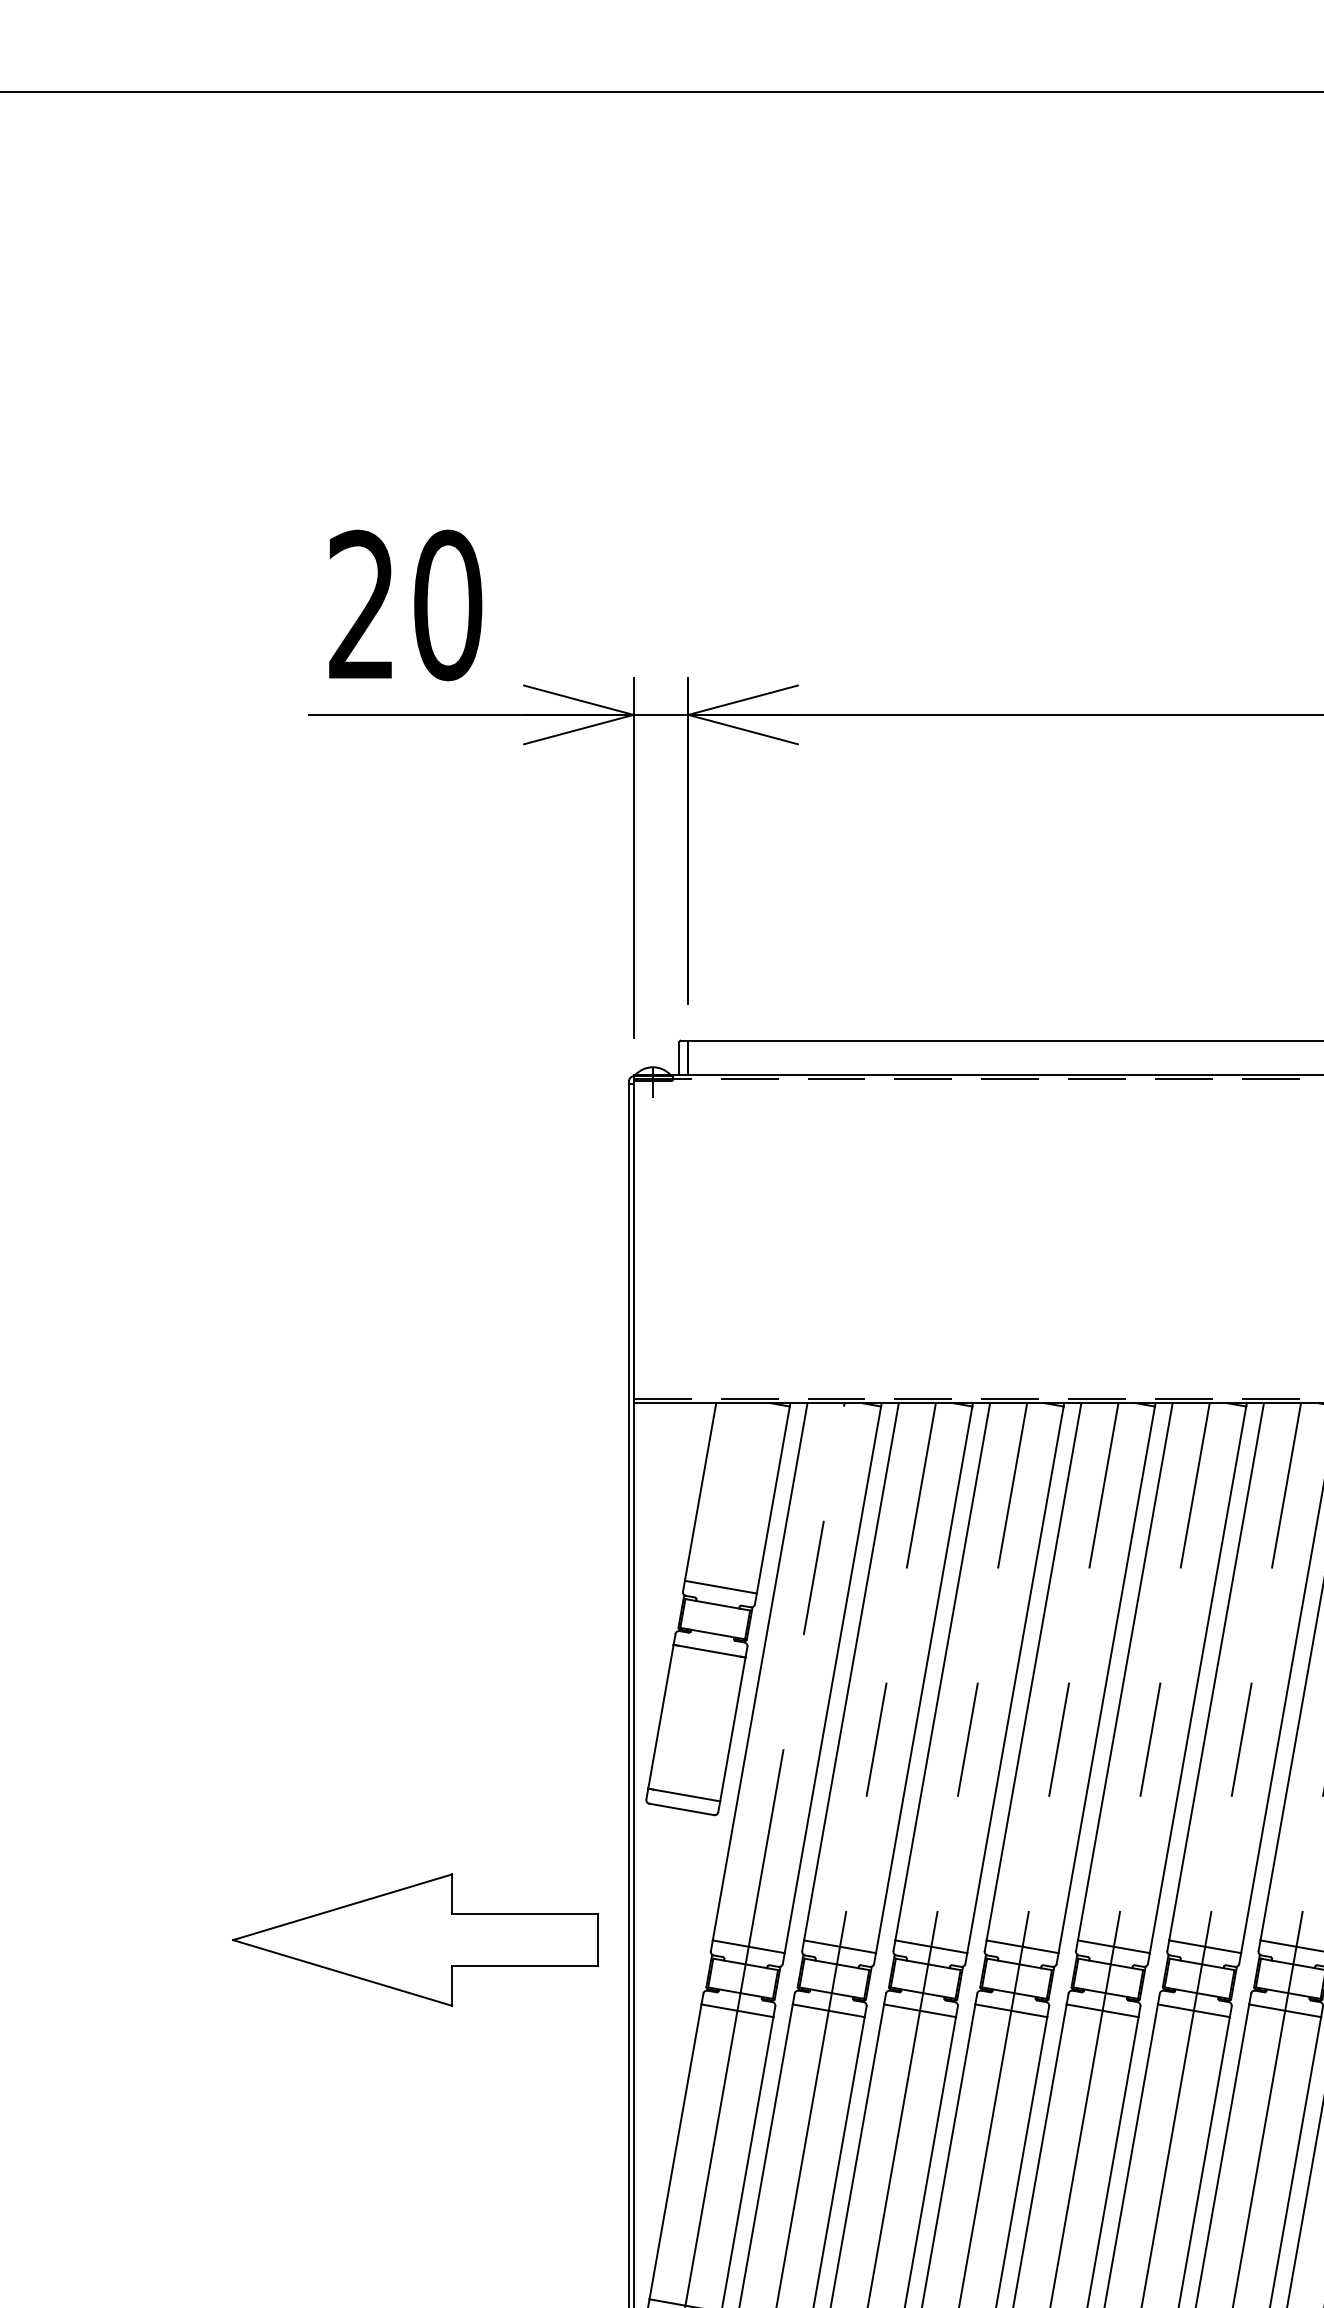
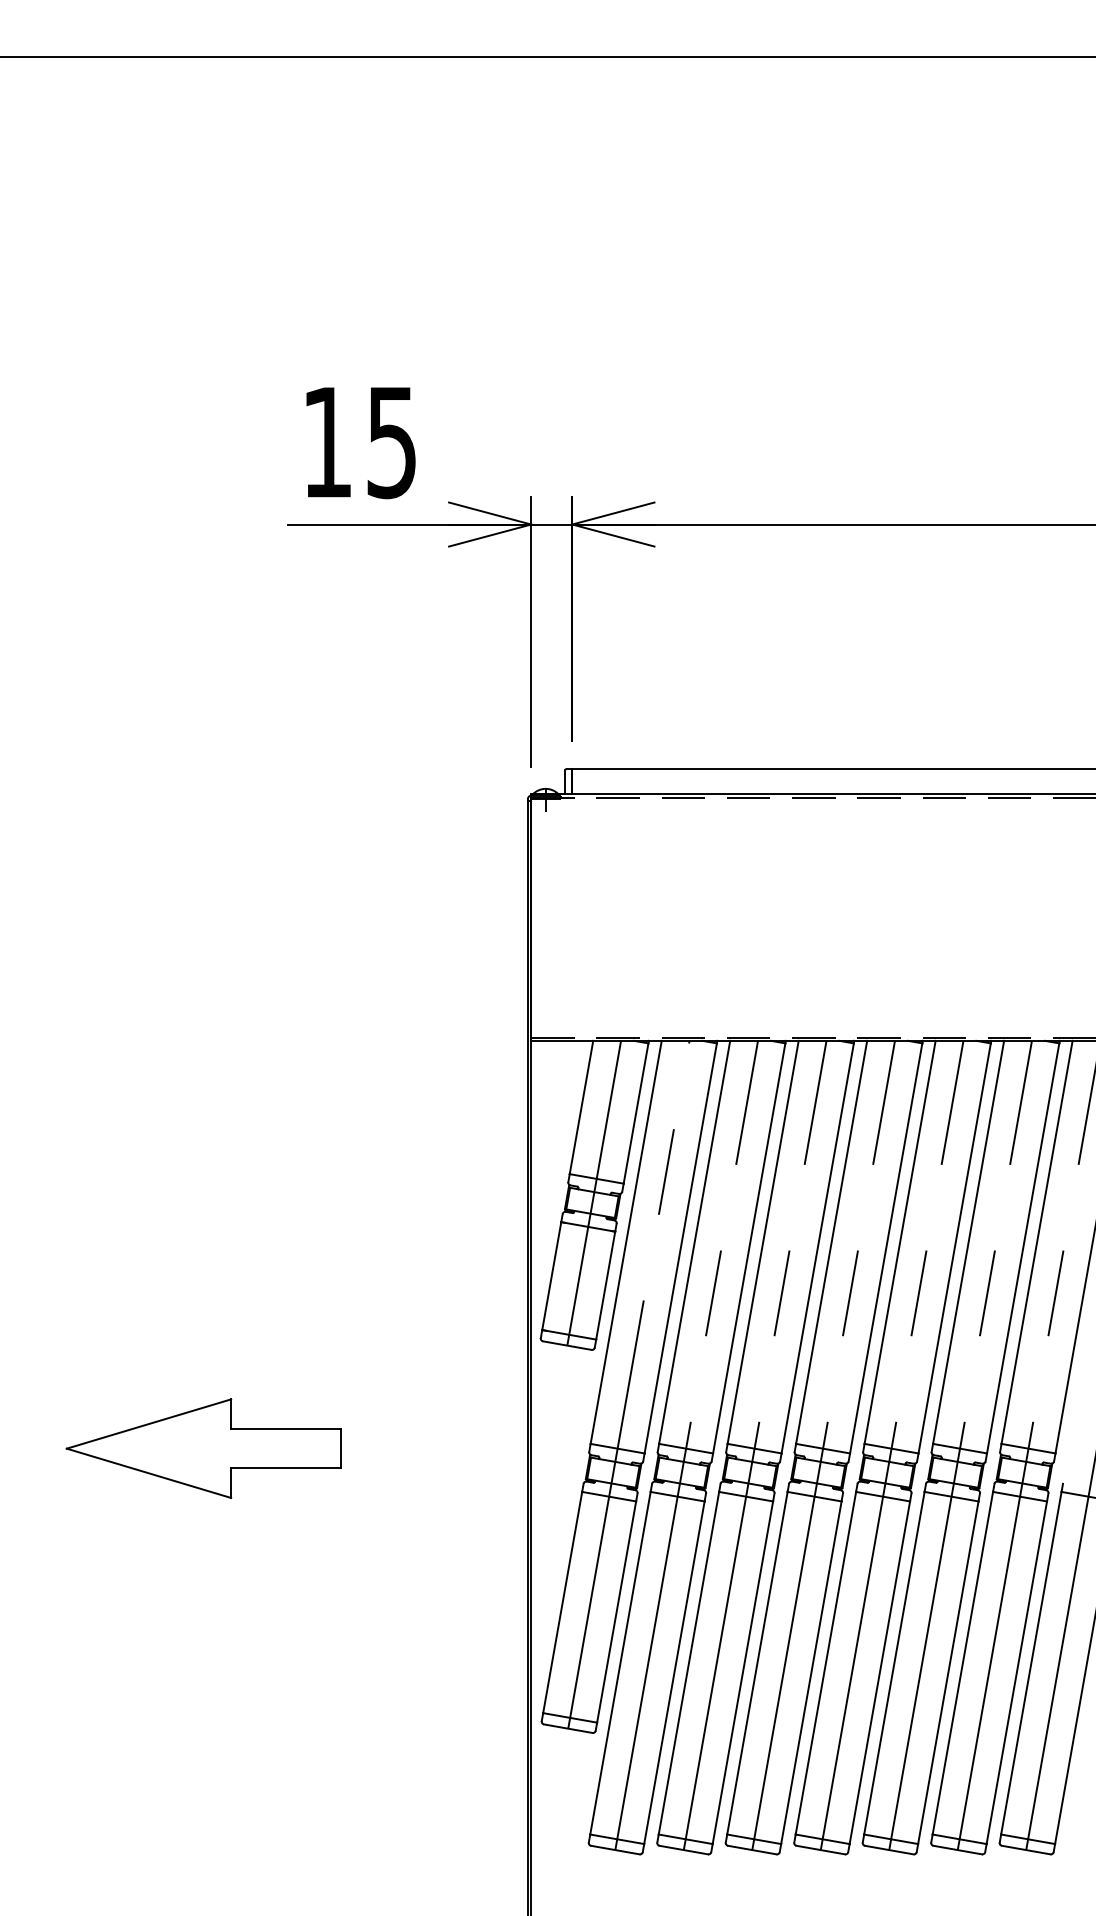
text: (404, 605) -> (359, 442), 20 -> 15
line: (717, 1605) -> (594, 1192), added
part: (415, 1939) -> (203, 1448), moved

